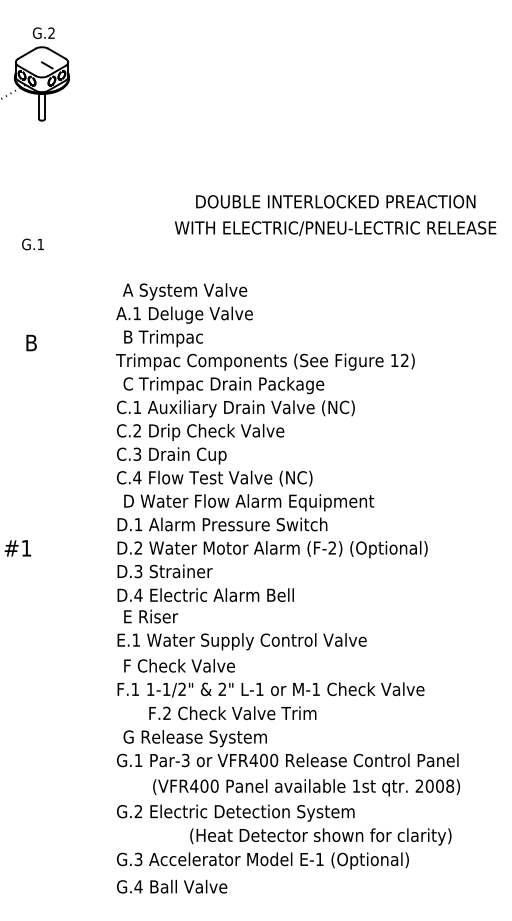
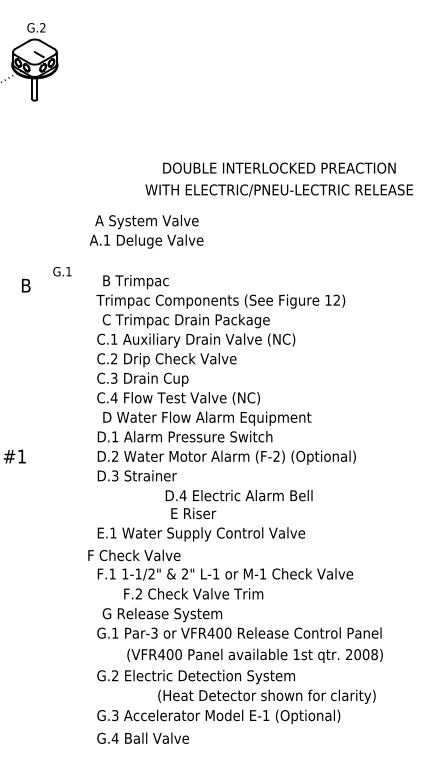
text: (33, 244) -> (62, 271), moved
text: (184, 303) -> (146, 231), moved
text: (204, 605) -> (238, 504), moved
text: (179, 664) -> (134, 554), moved

